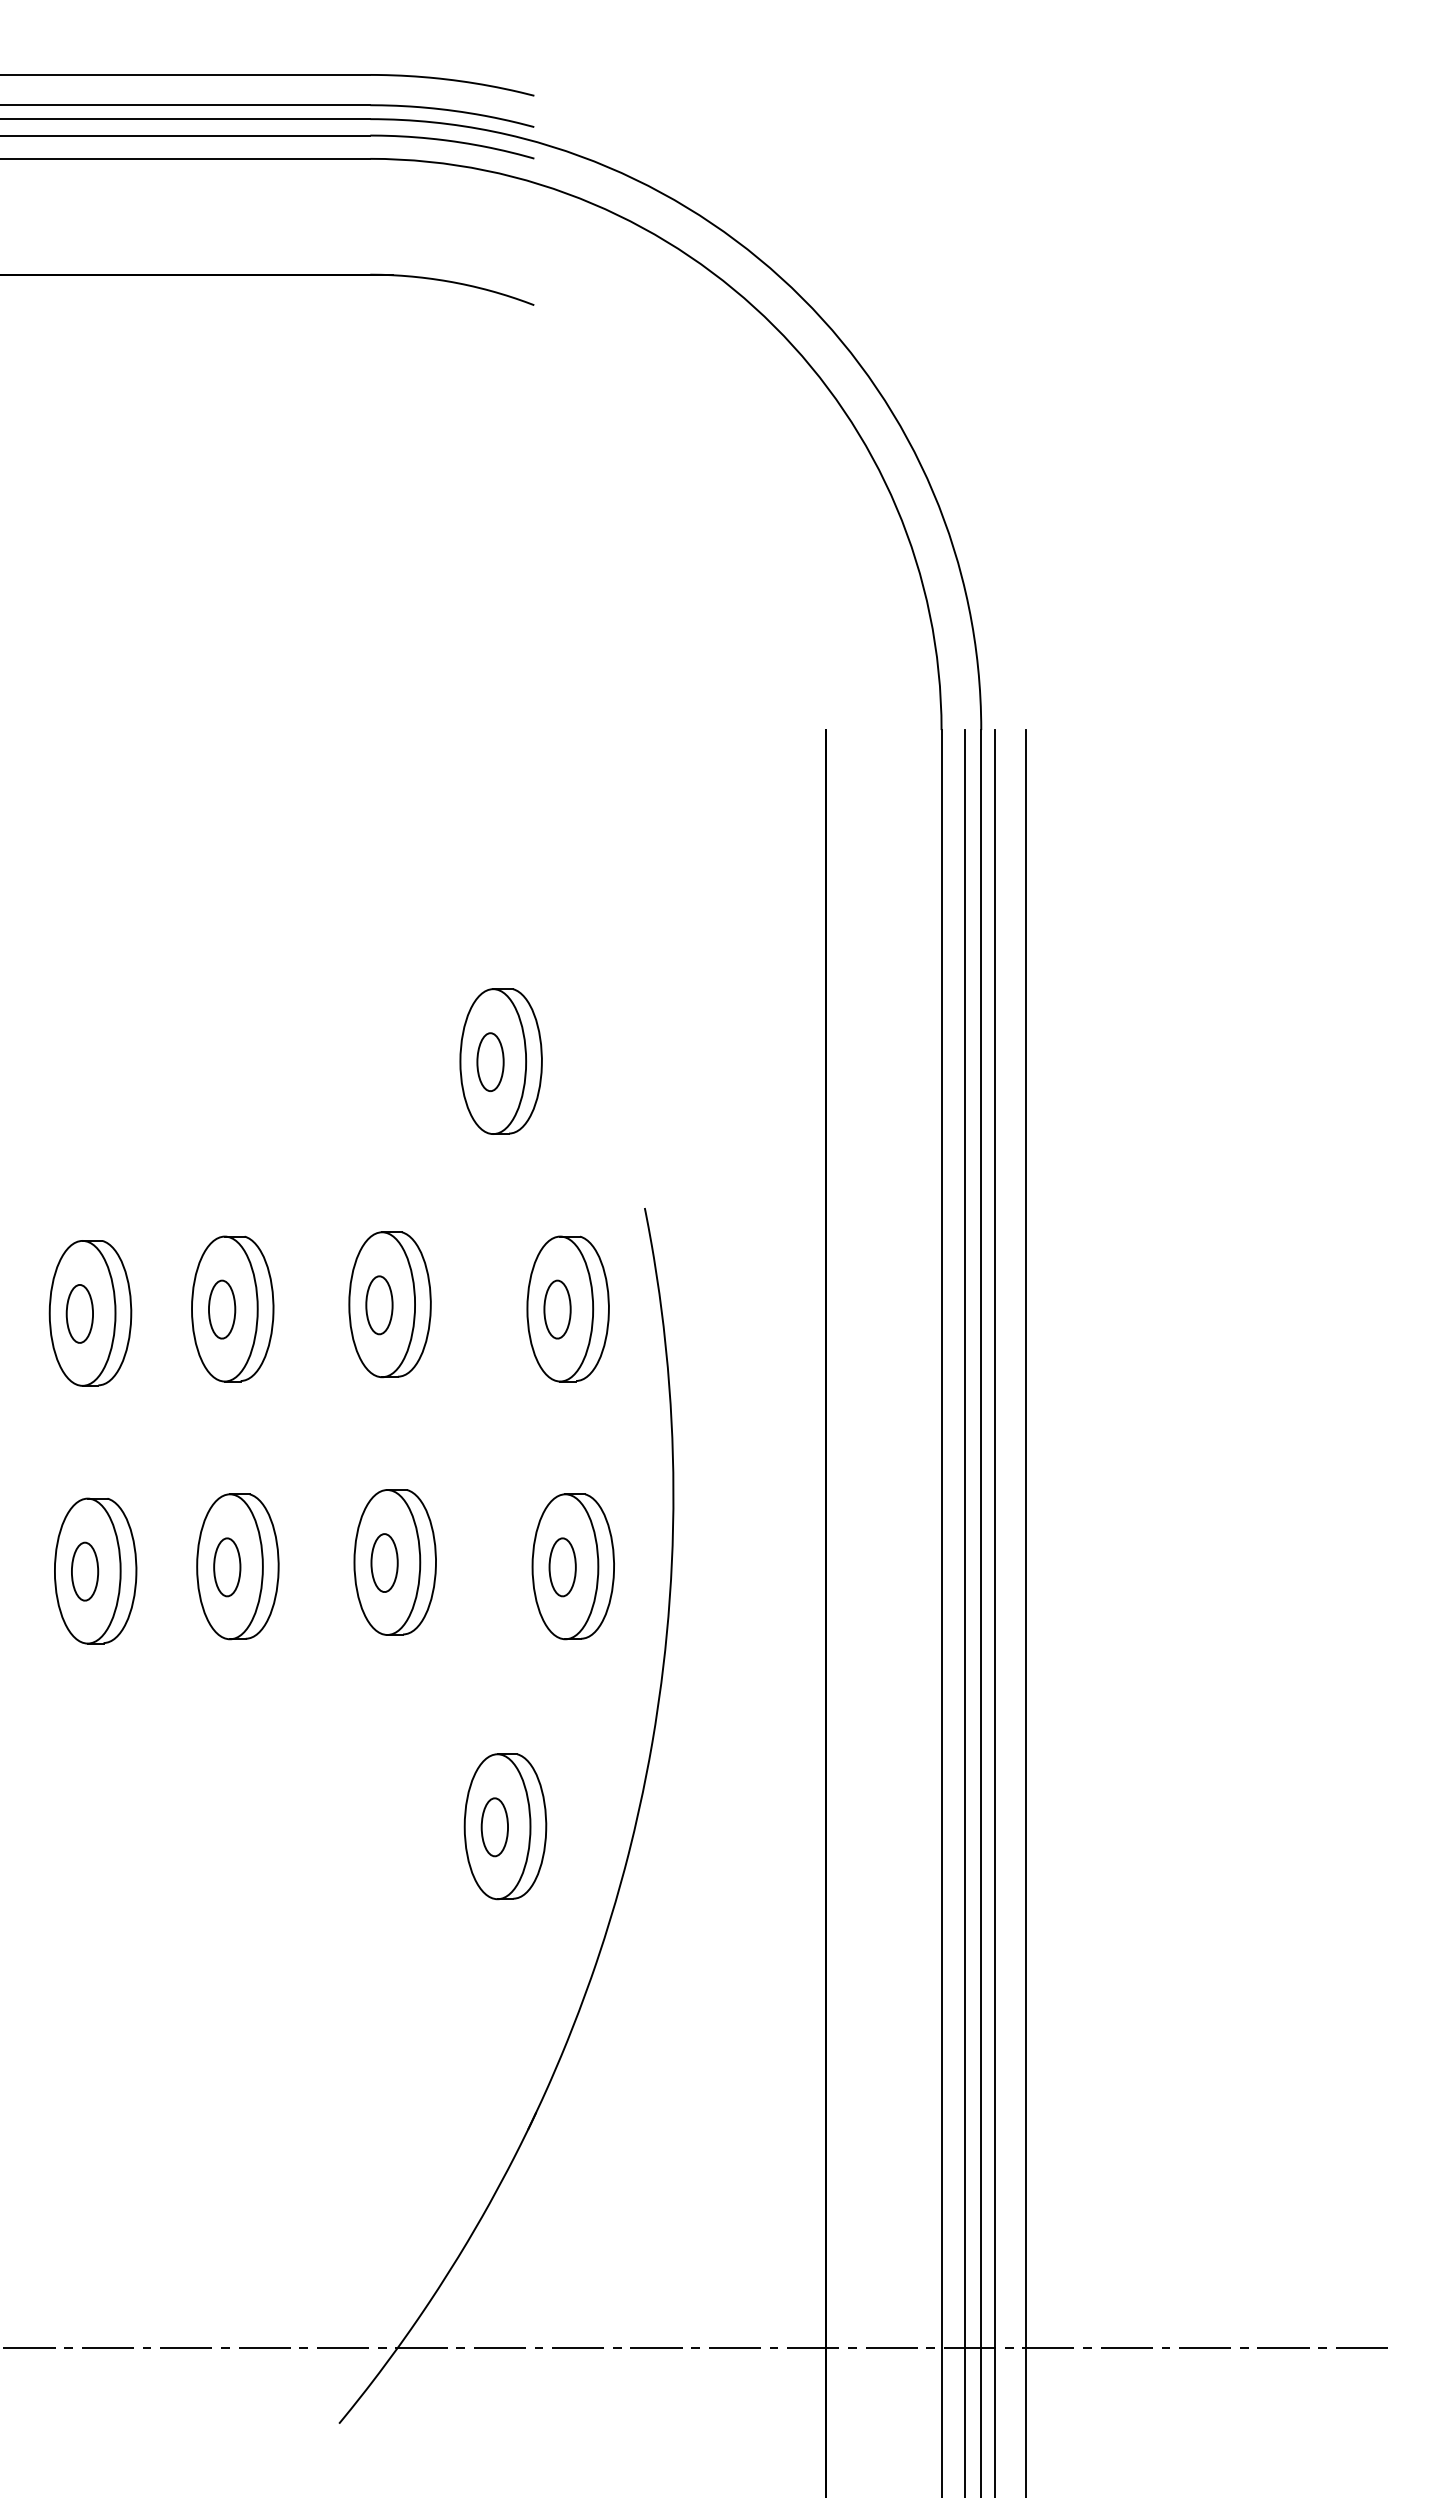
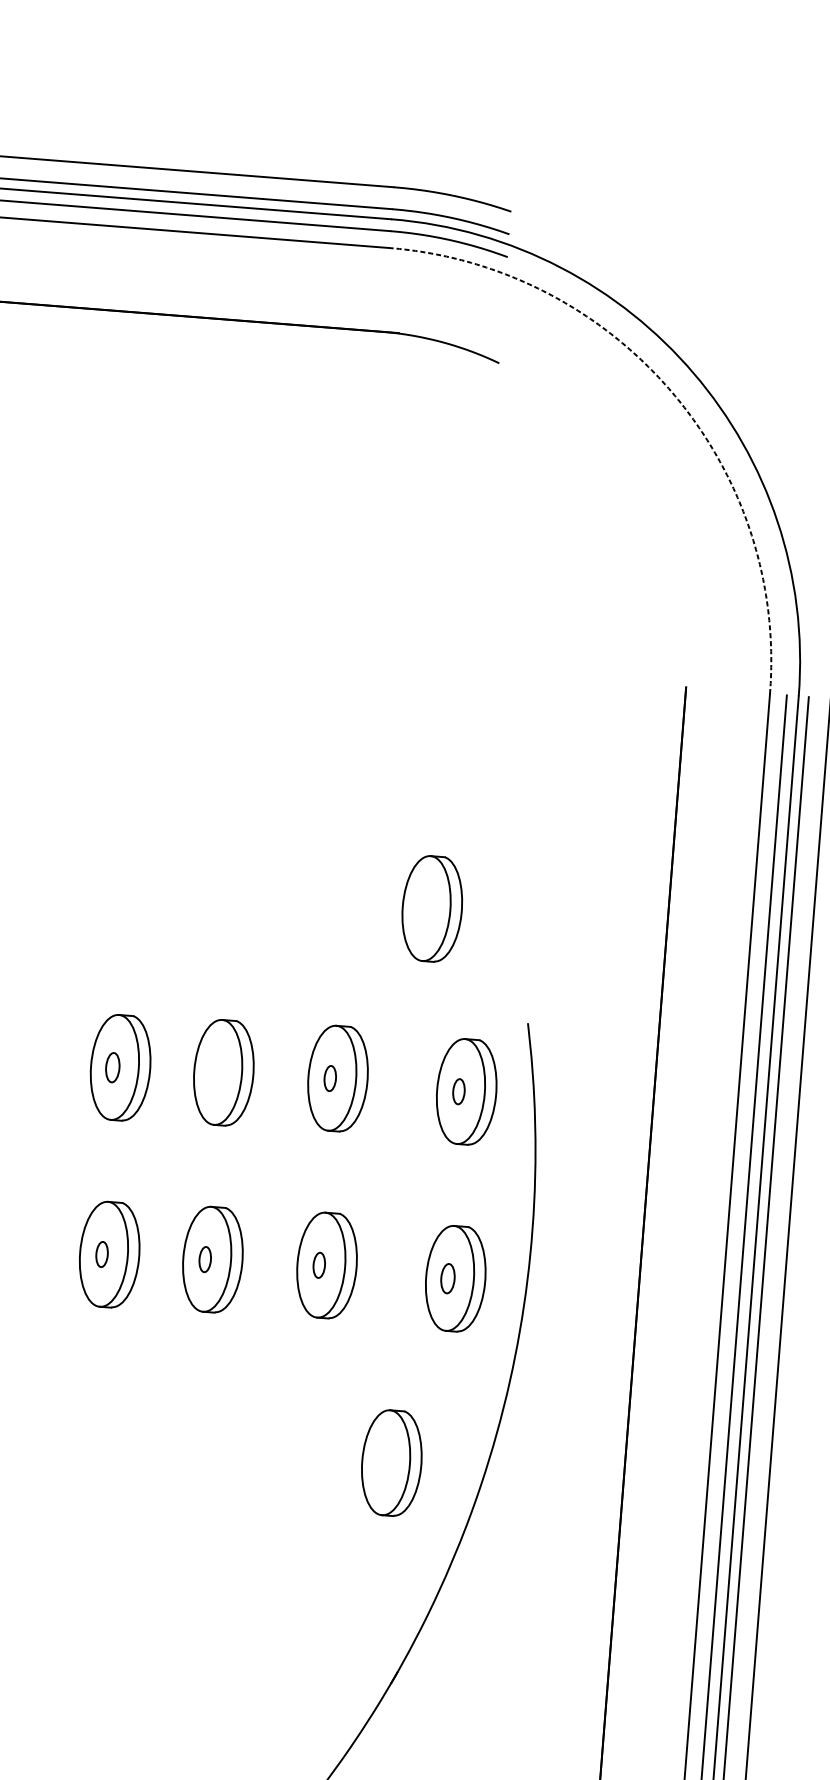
arc: (774, 326) -> (672, 392), solid -> dashed
part: (490, 1061) -> (424, 908), removed
part: (379, 1305) -> (330, 1078), size x0.6
part: (222, 1309) -> (216, 1072), removed
part: (557, 1309) -> (458, 1091), size x0.6
part: (79, 1313) -> (112, 1067), size x0.7
part: (384, 1562) -> (319, 1264), size x0.6
part: (227, 1567) -> (205, 1259), size x0.6
part: (562, 1567) -> (447, 1278), size x0.7
part: (85, 1571) -> (102, 1254), size x0.6
part: (494, 1827) -> (383, 1463), removed

